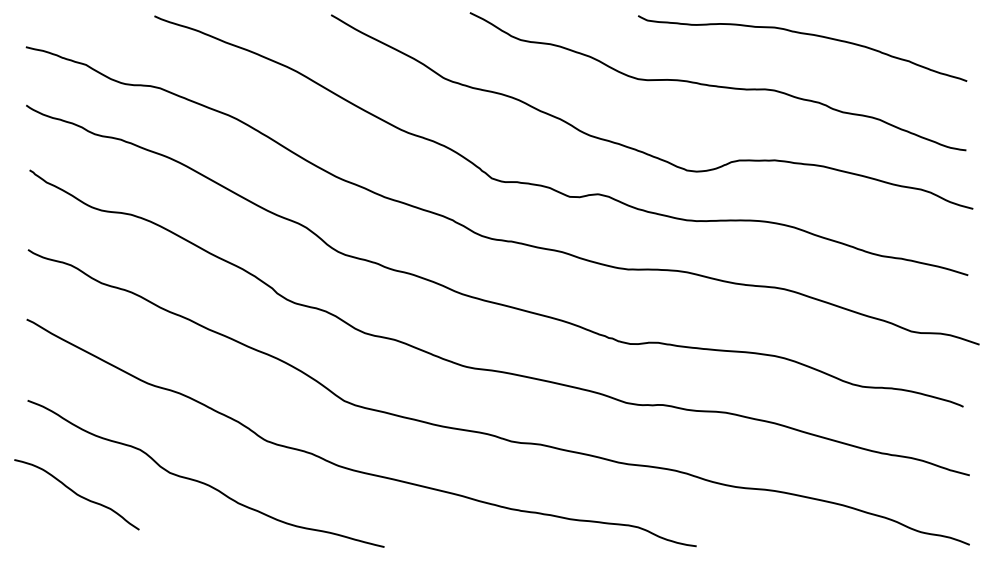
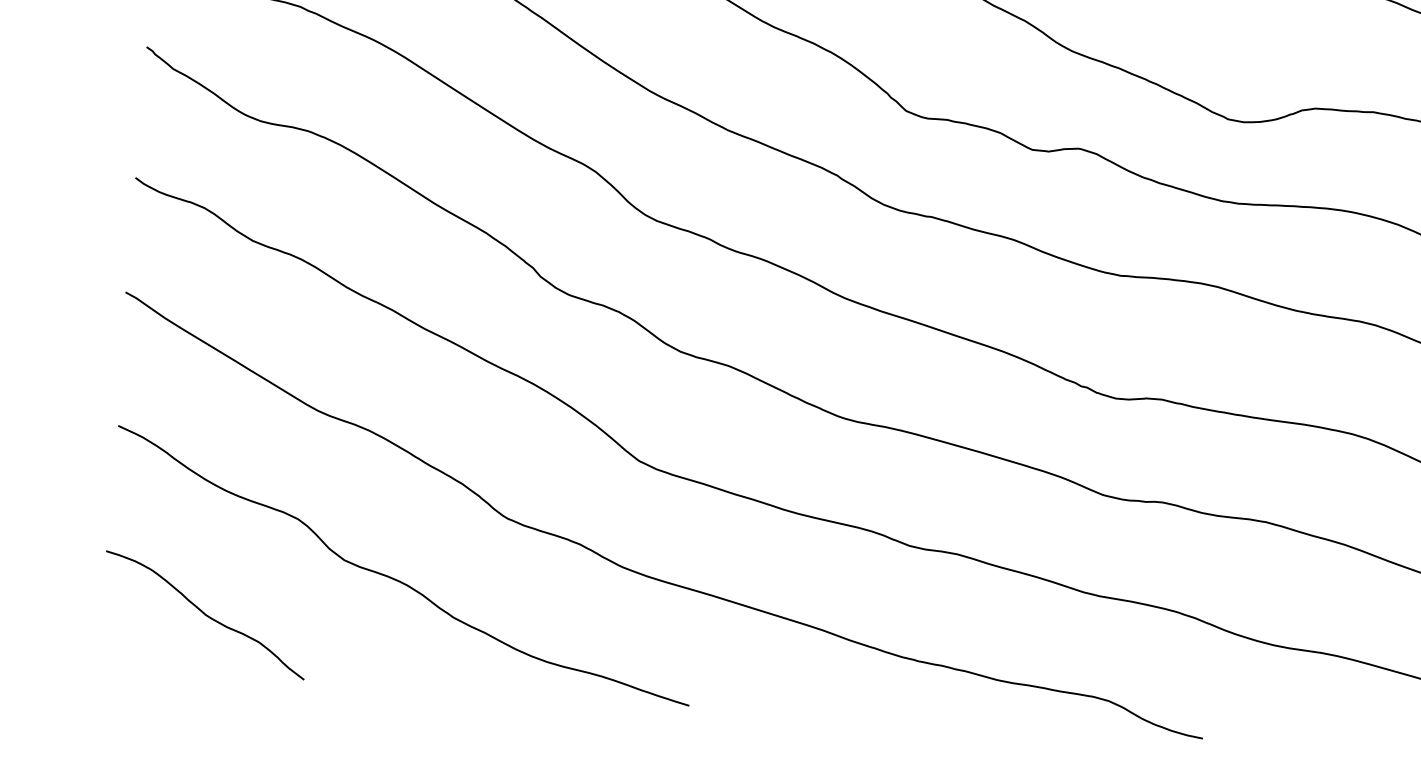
curve: (76, 494) -> (204, 614), moved

